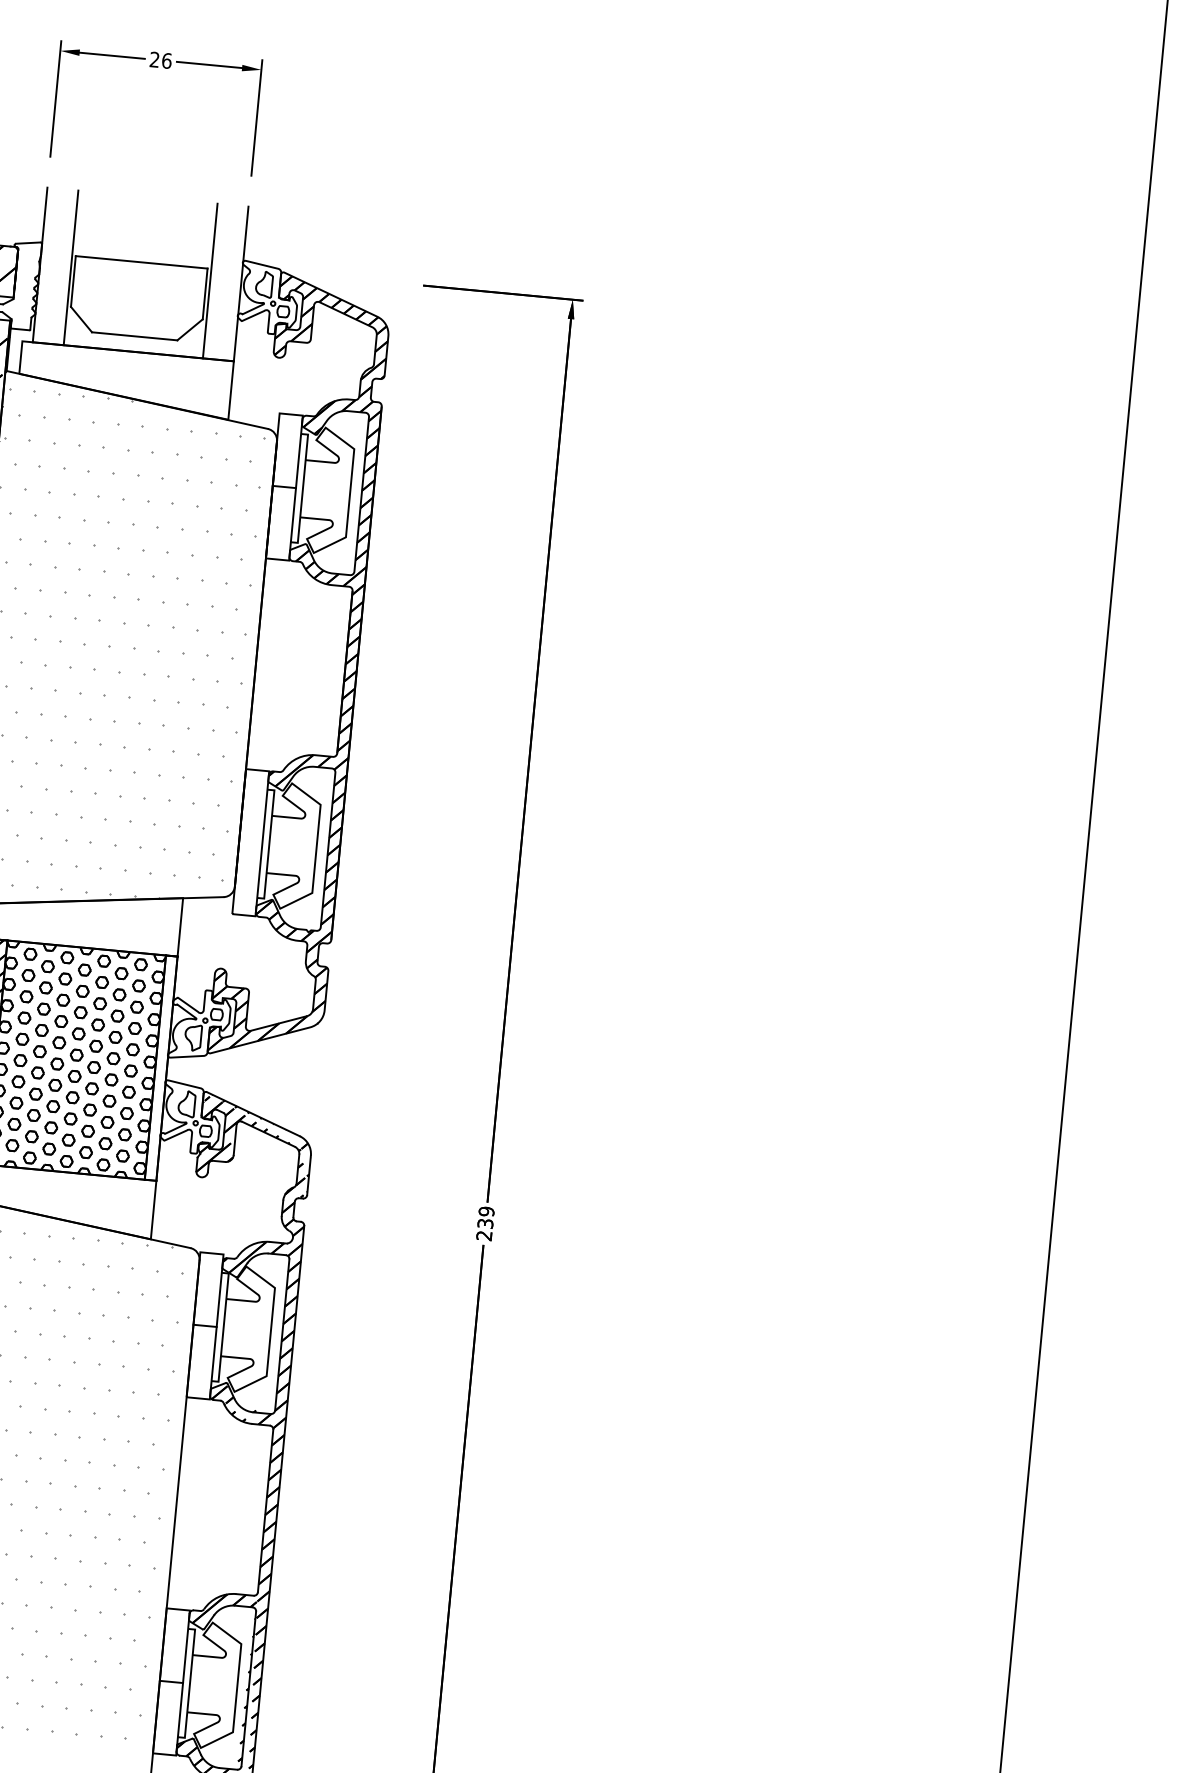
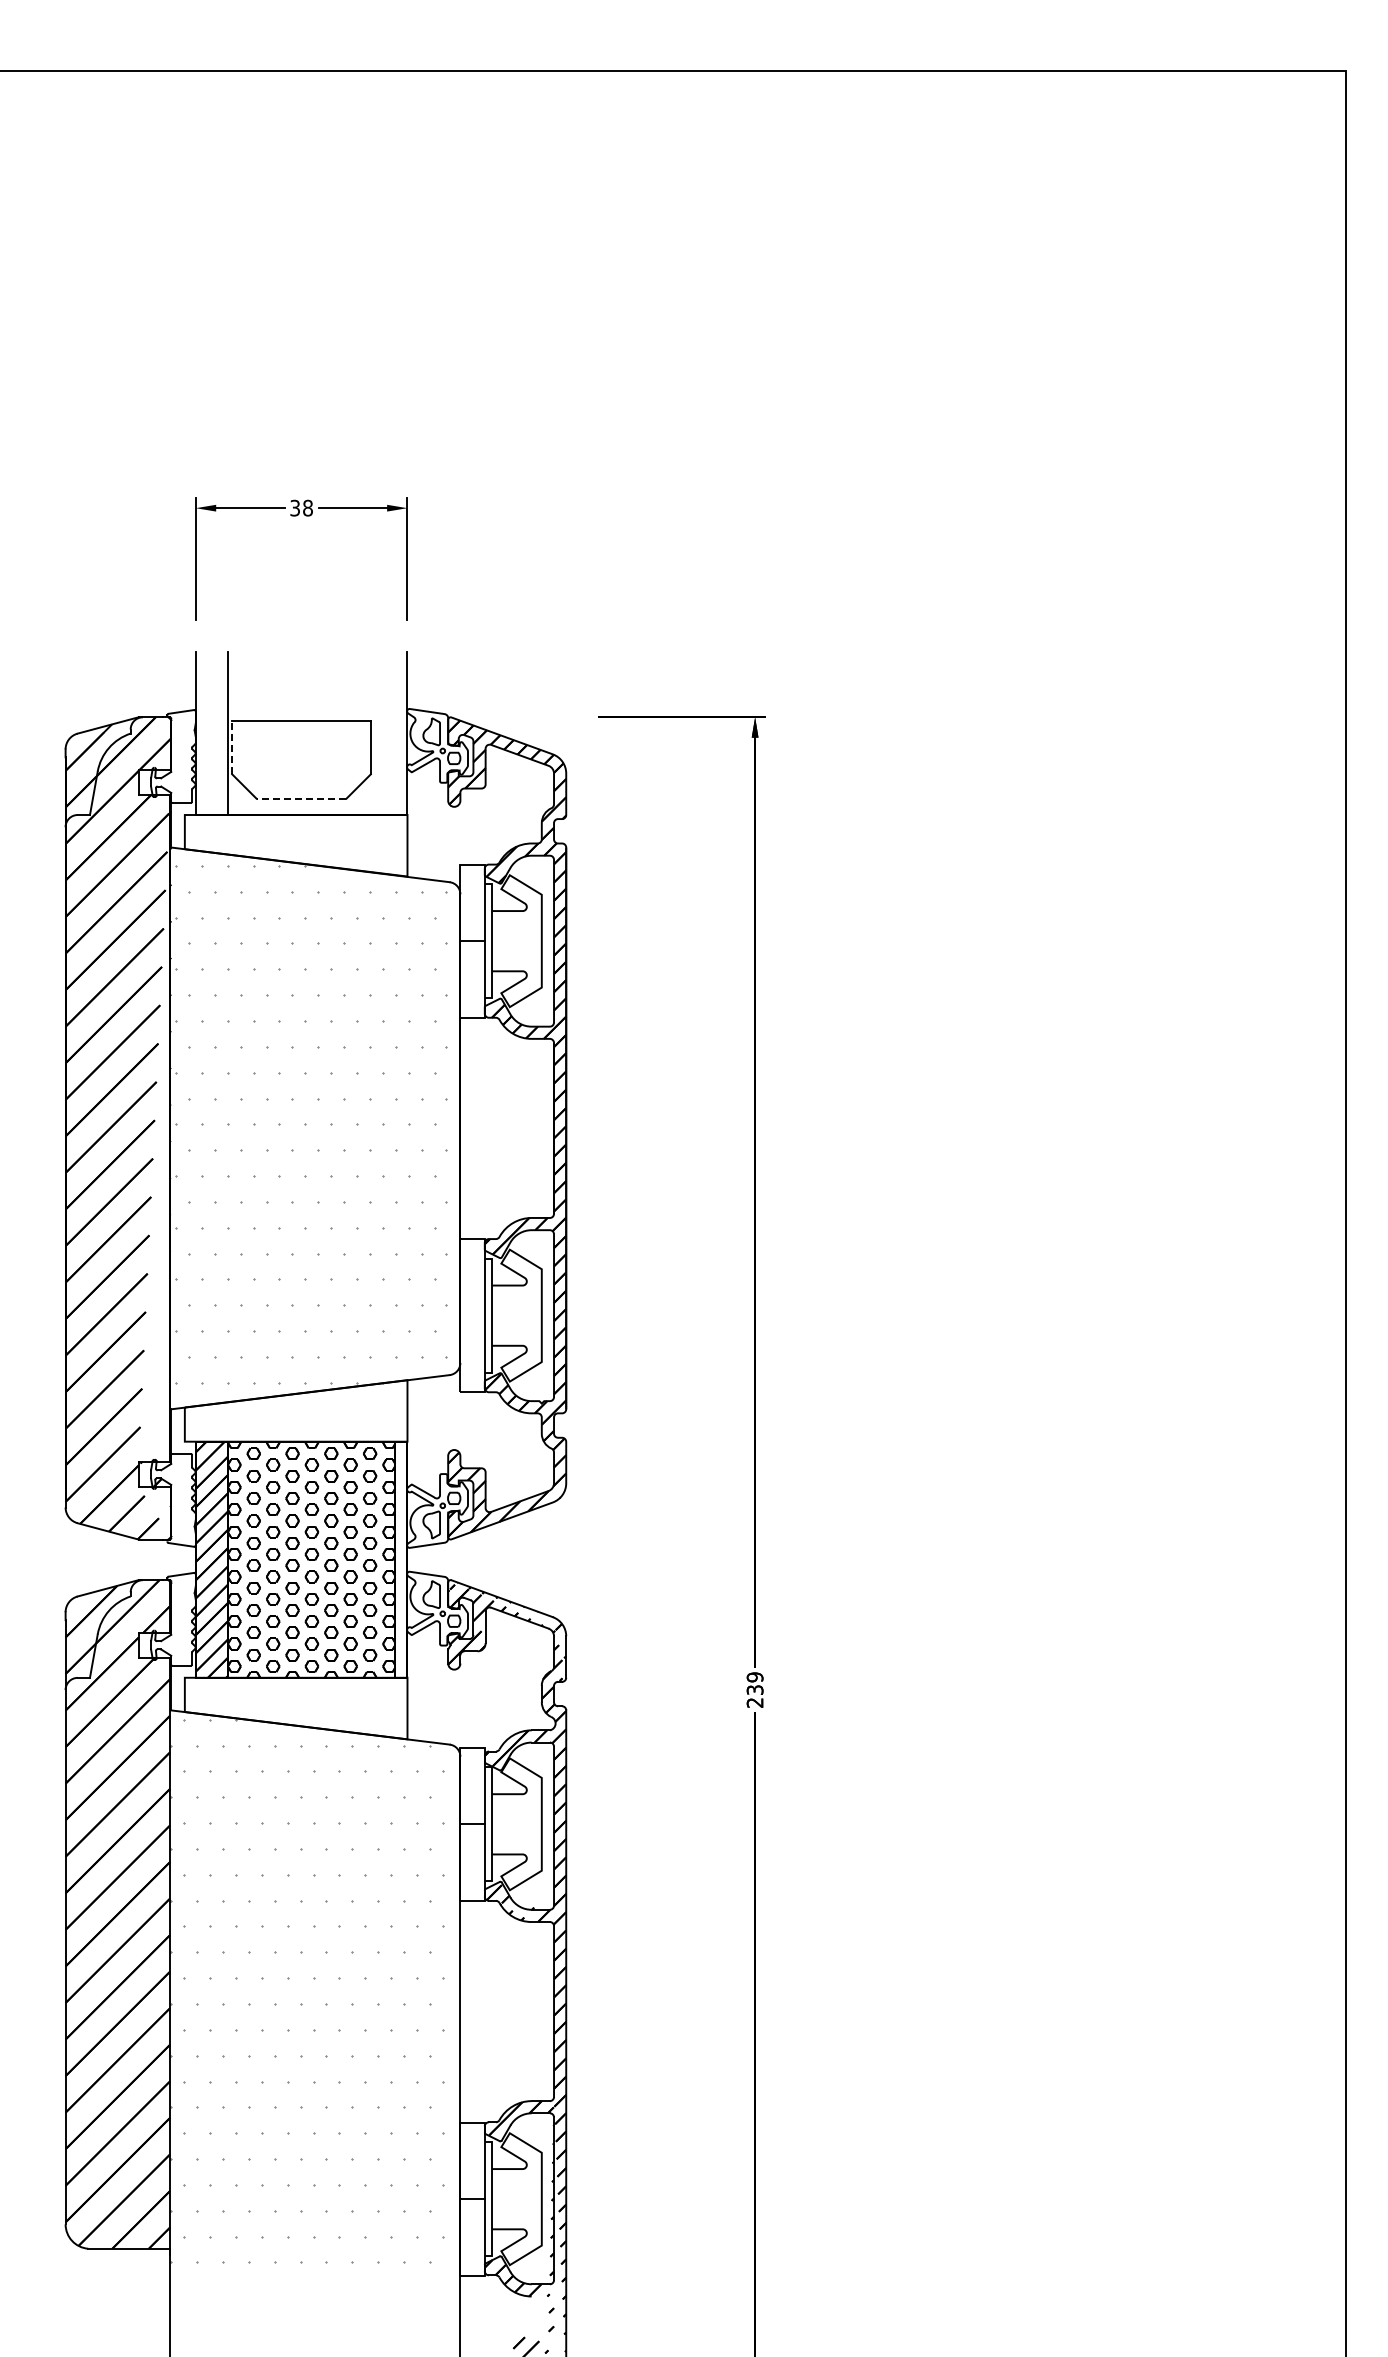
text: (160, 59) -> (301, 507), 26 -> 38
line: (209, 280) -> (374, 733), removed
line: (73, 281) -> (232, 747), solid -> dashed
line: (134, 336) -> (301, 798), solid -> dashed

